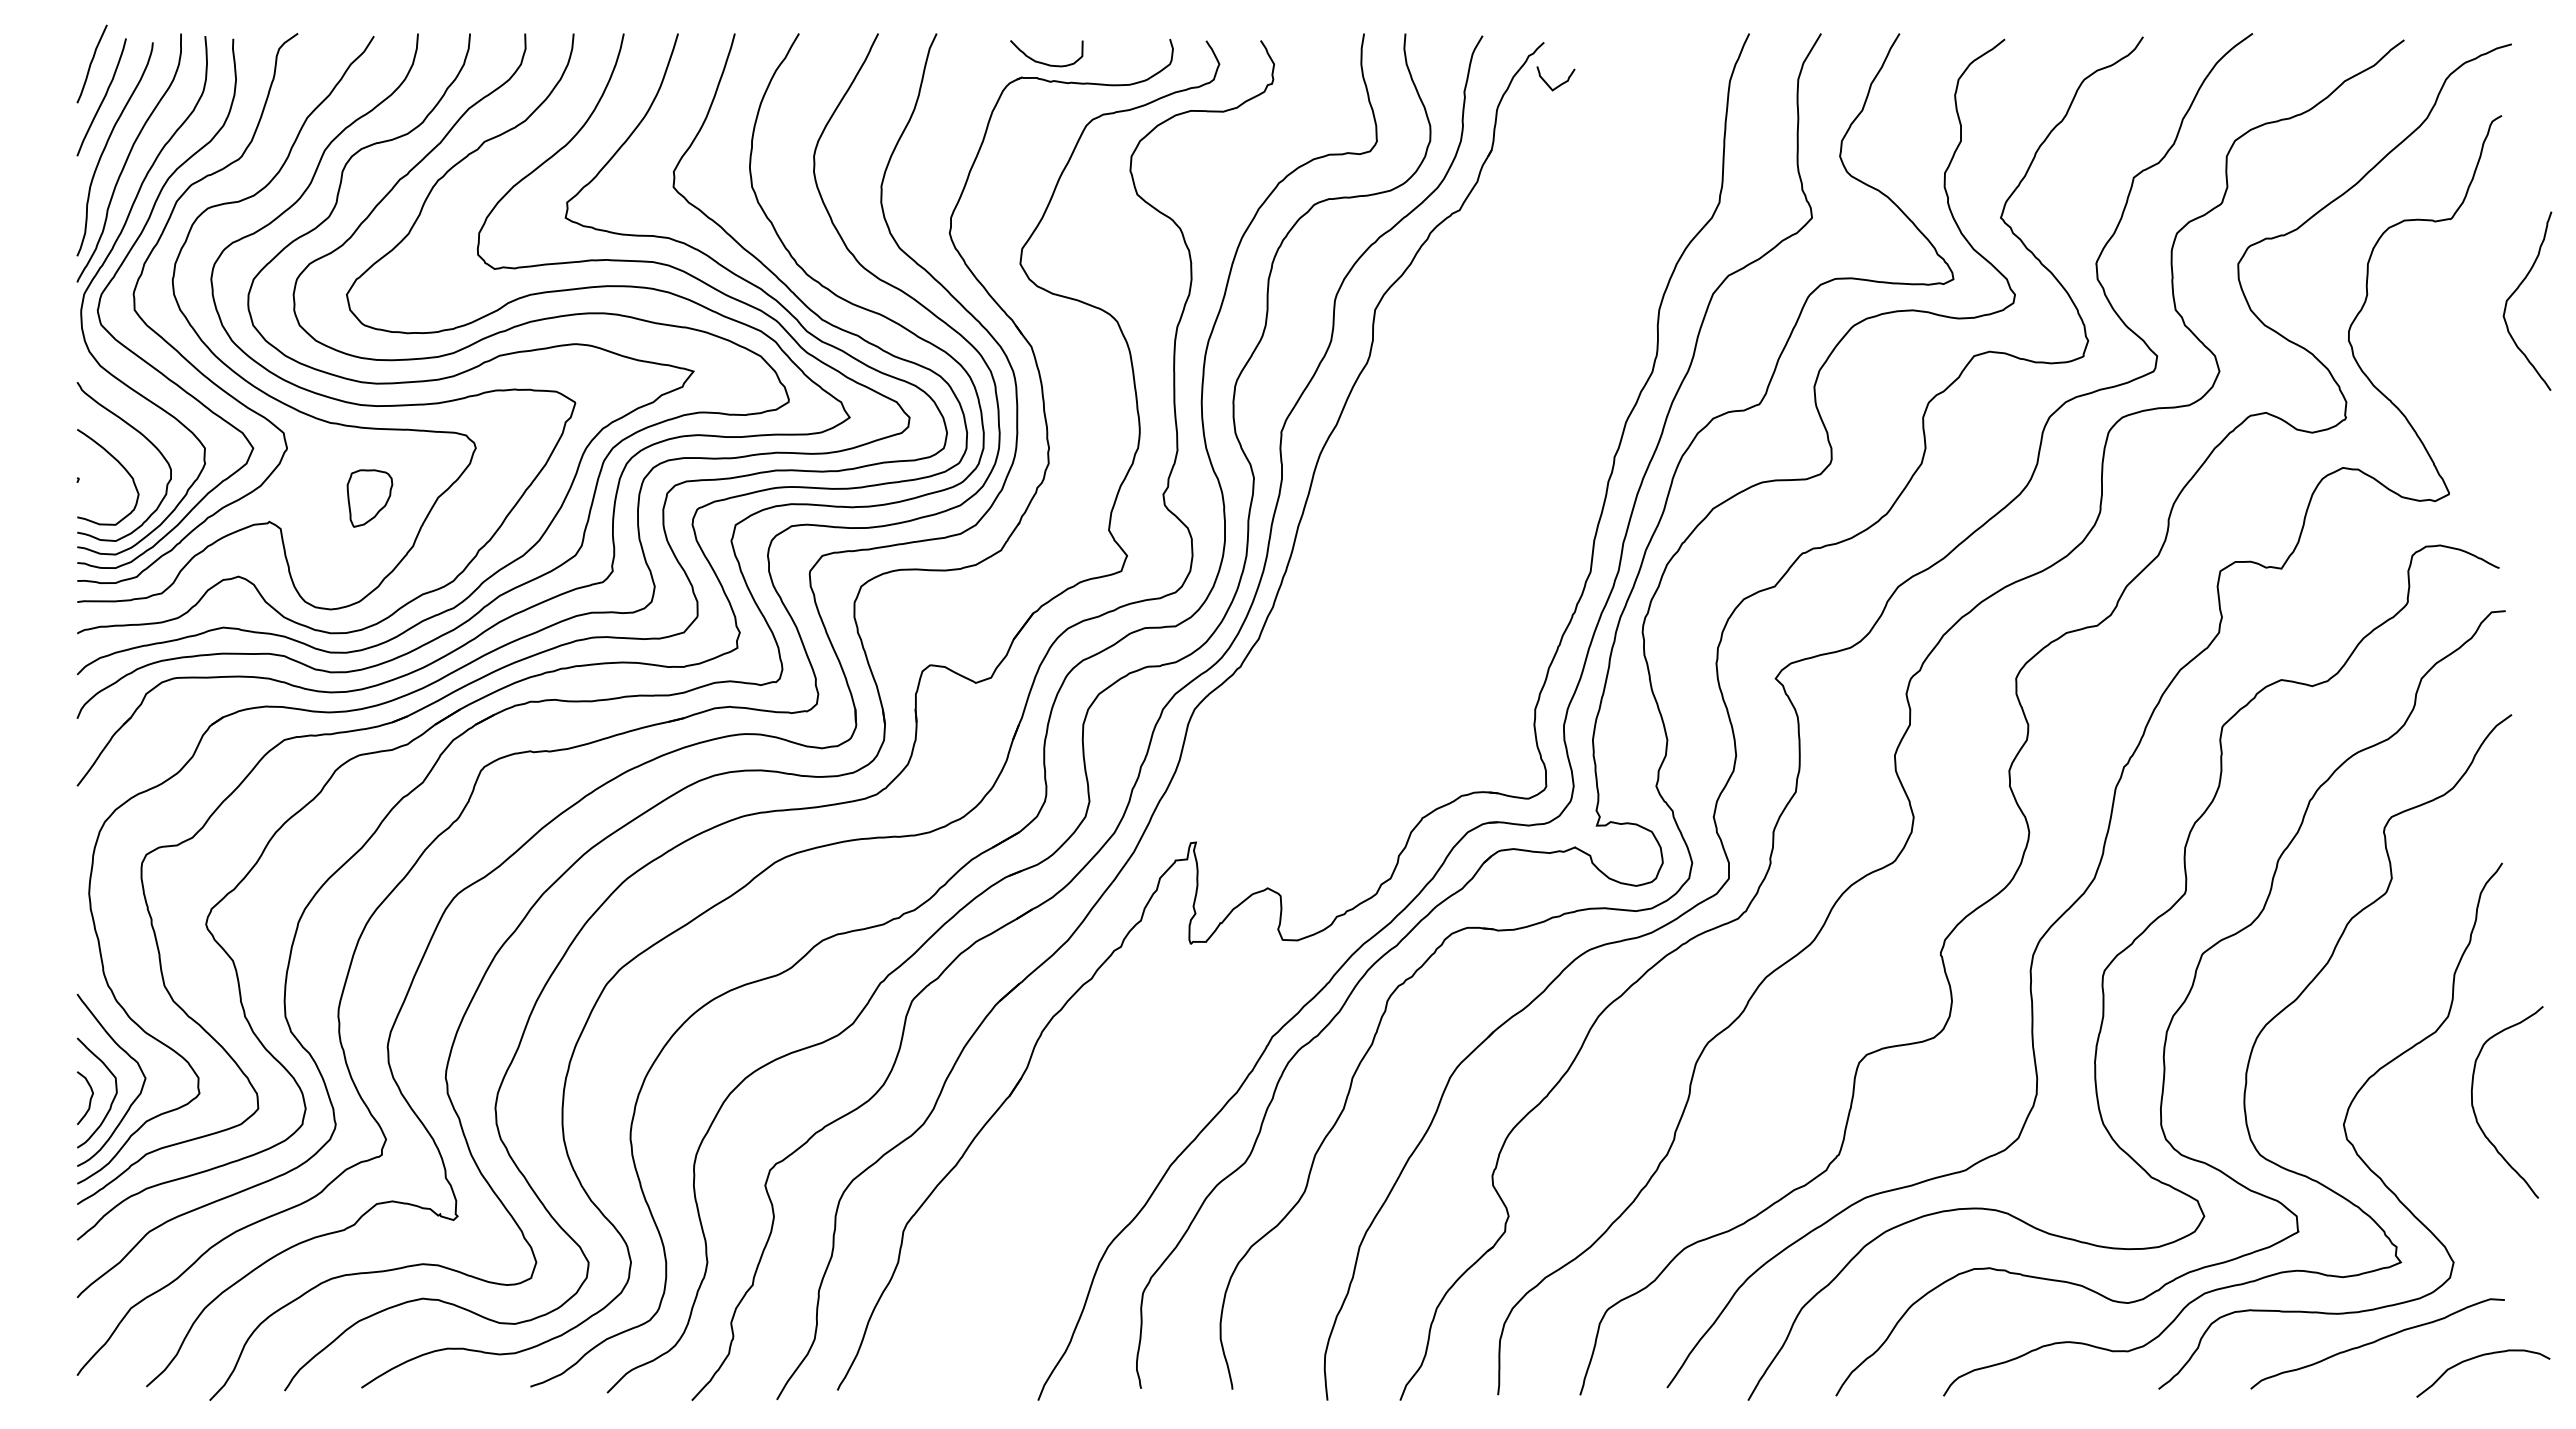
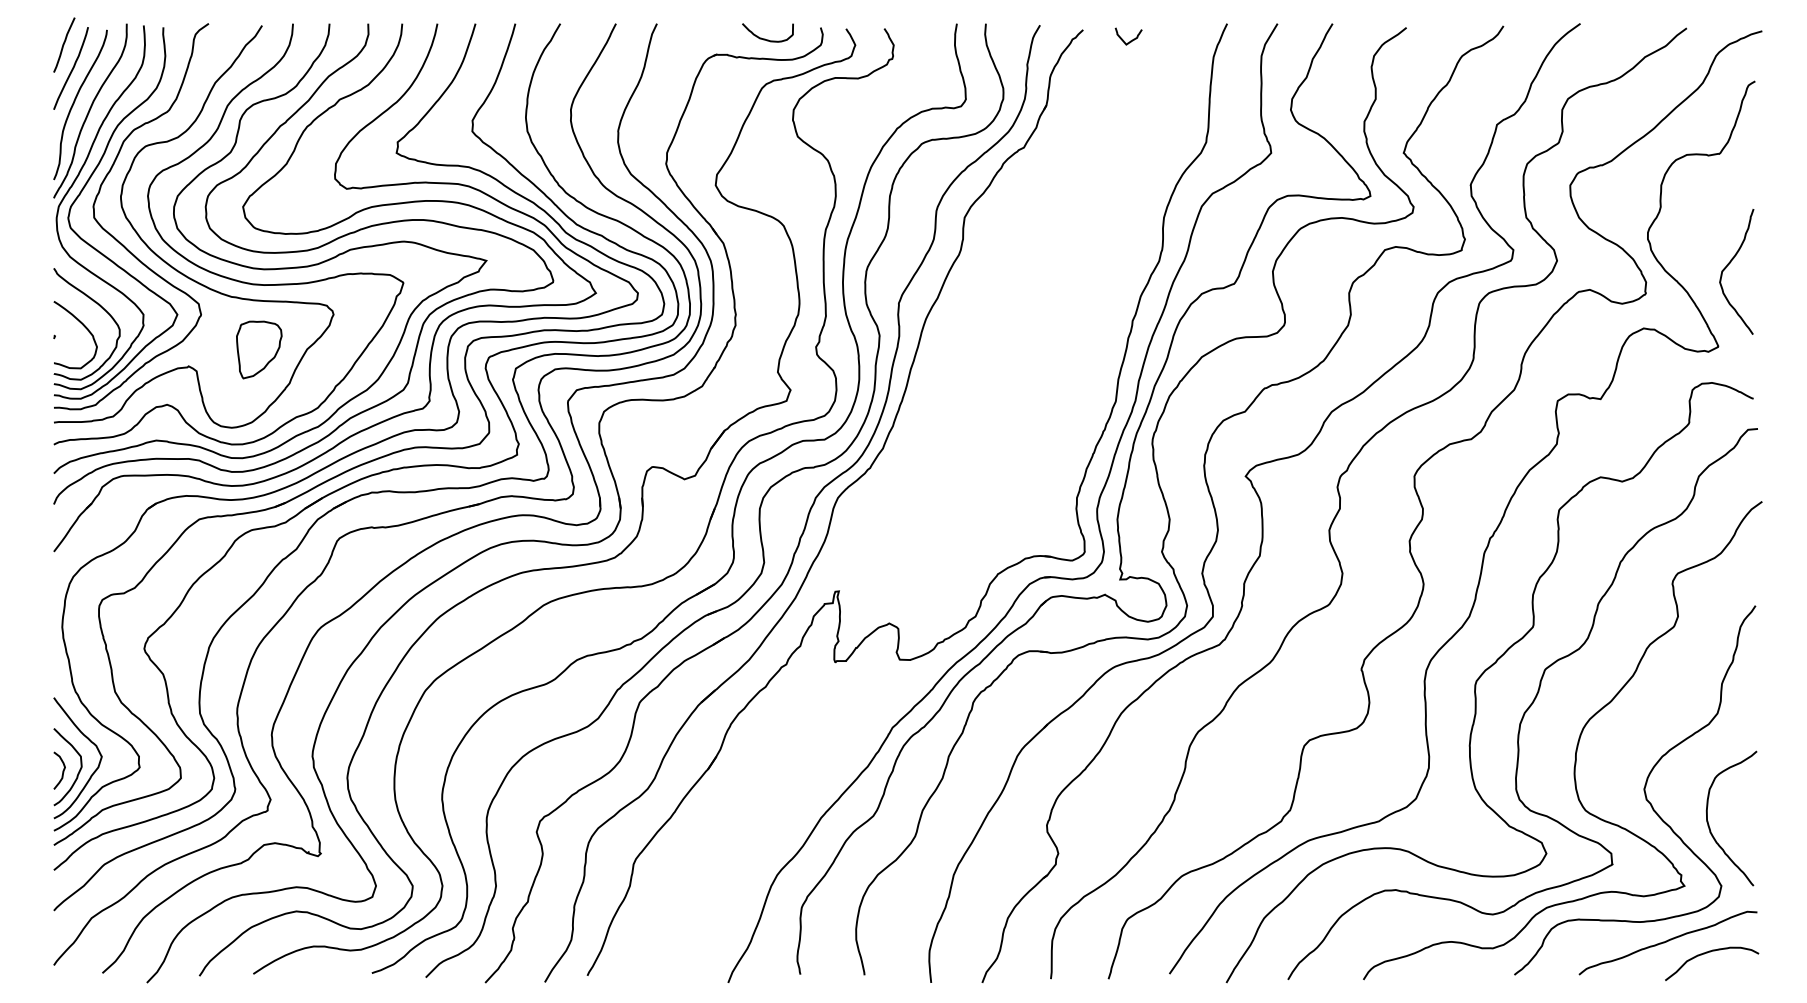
curve: (1043, 62) -> (765, 39), moved
curve: (1559, 84) -> (1131, 40), moved
curve: (2516, 291) -> (1729, 265), moved
part: (369, 498) -> (258, 349), size x1.43
curve: (2474, 1108) -> (1708, 822), moved
curve: (2478, 1357) -> (1708, 952), moved

